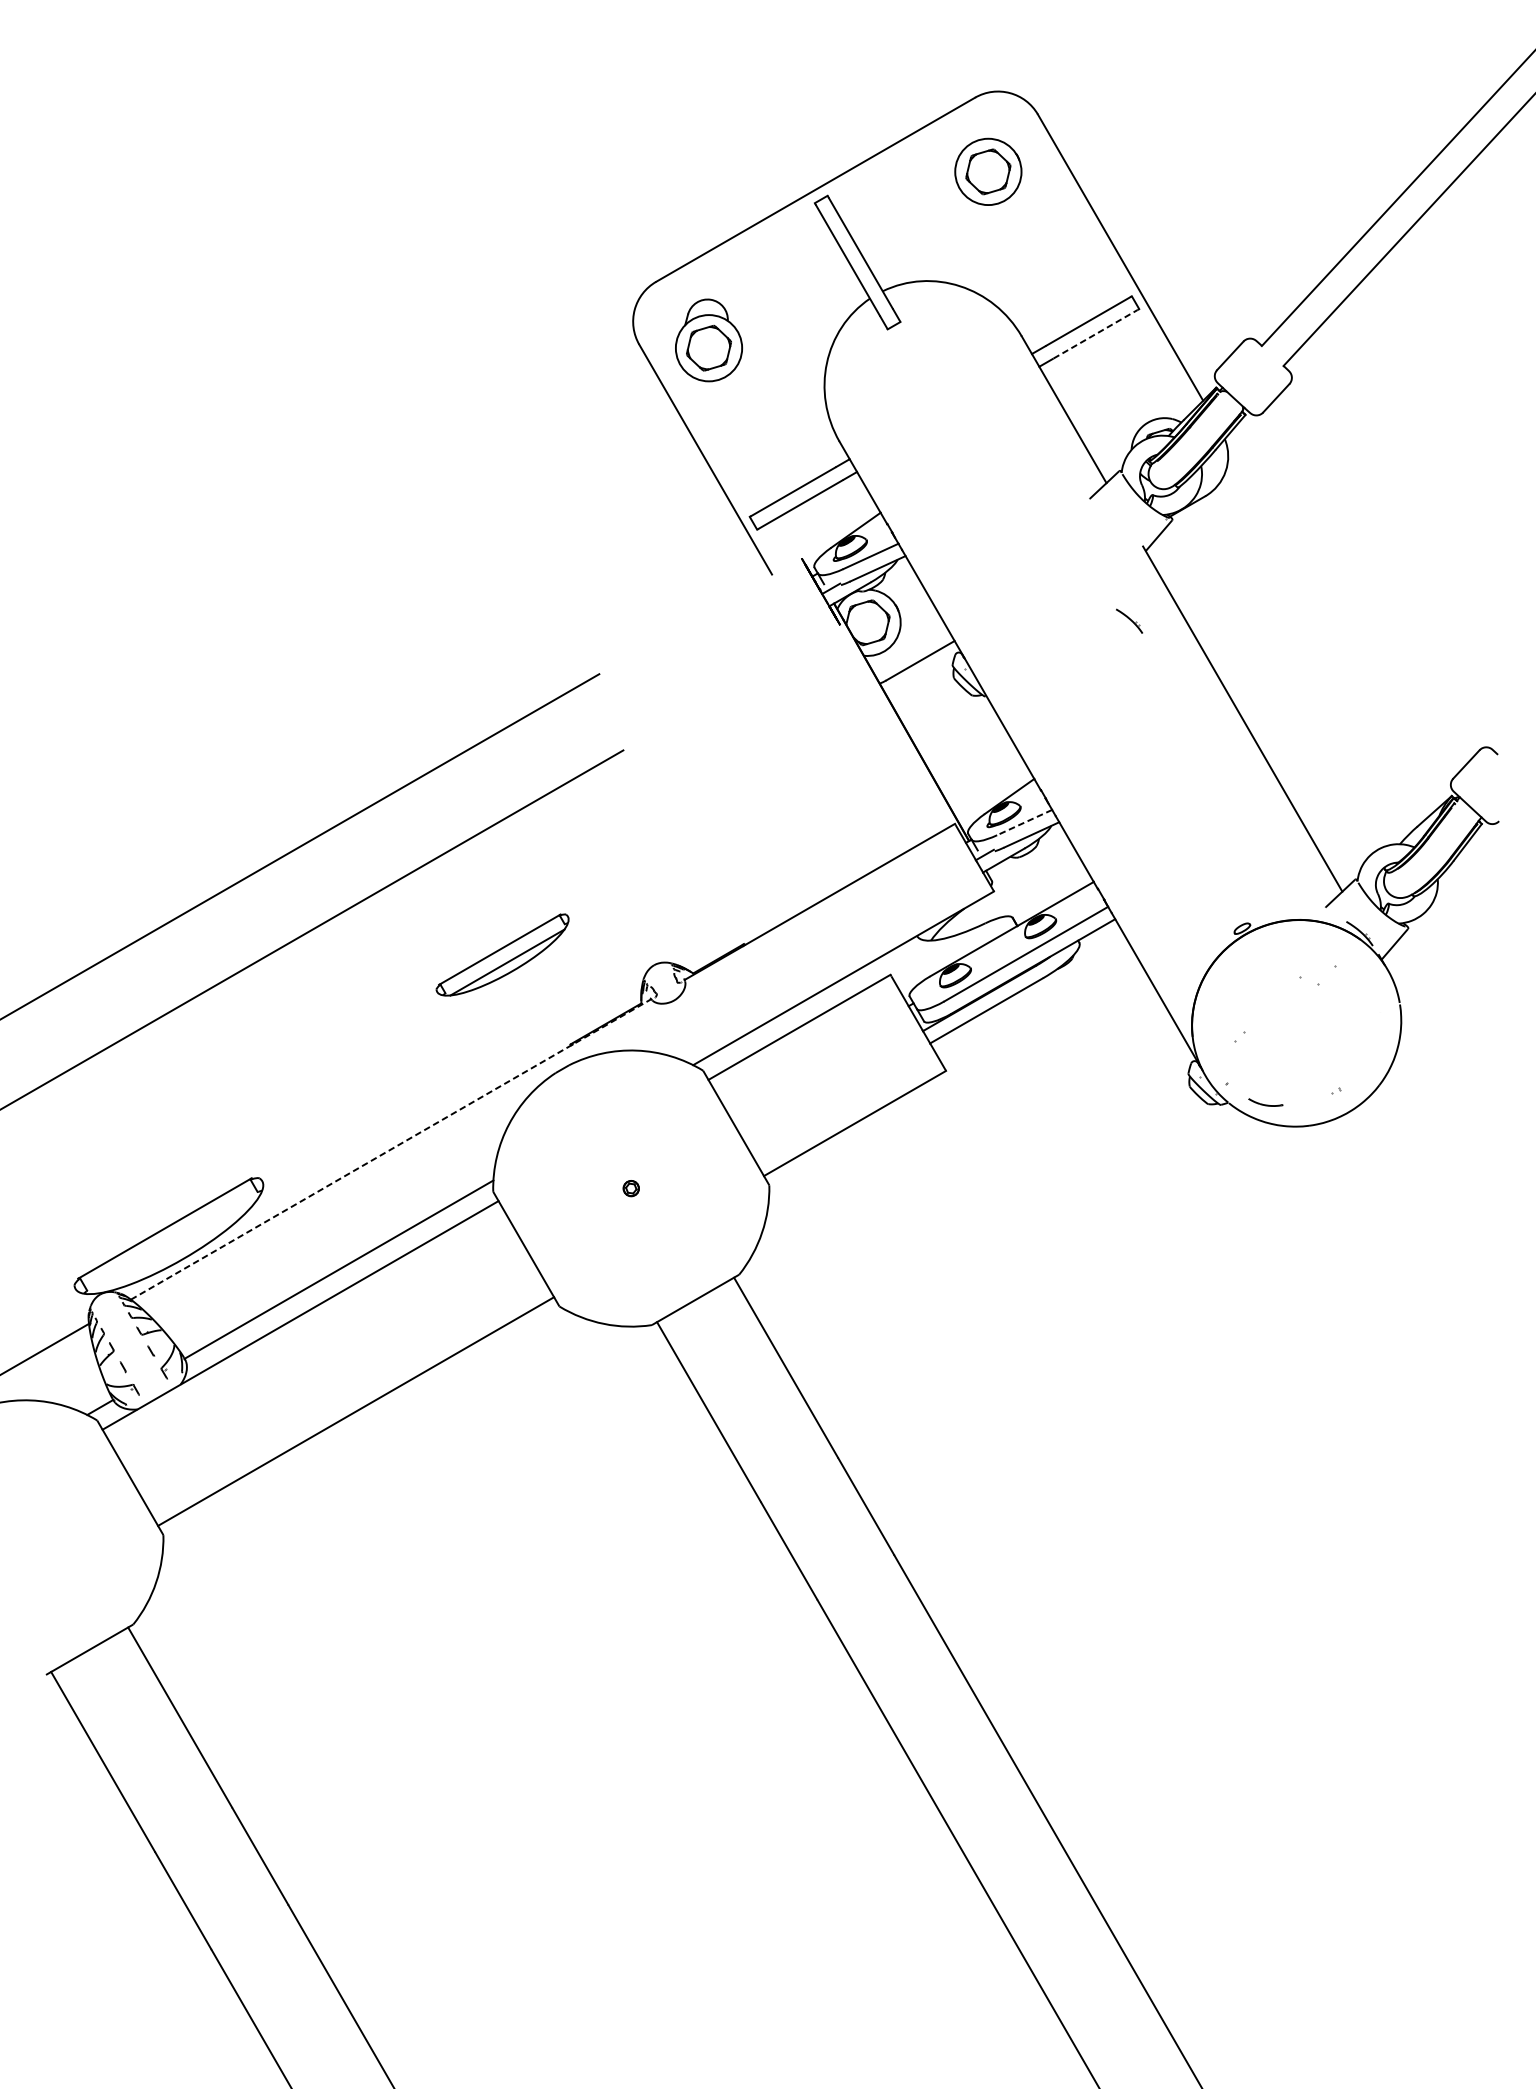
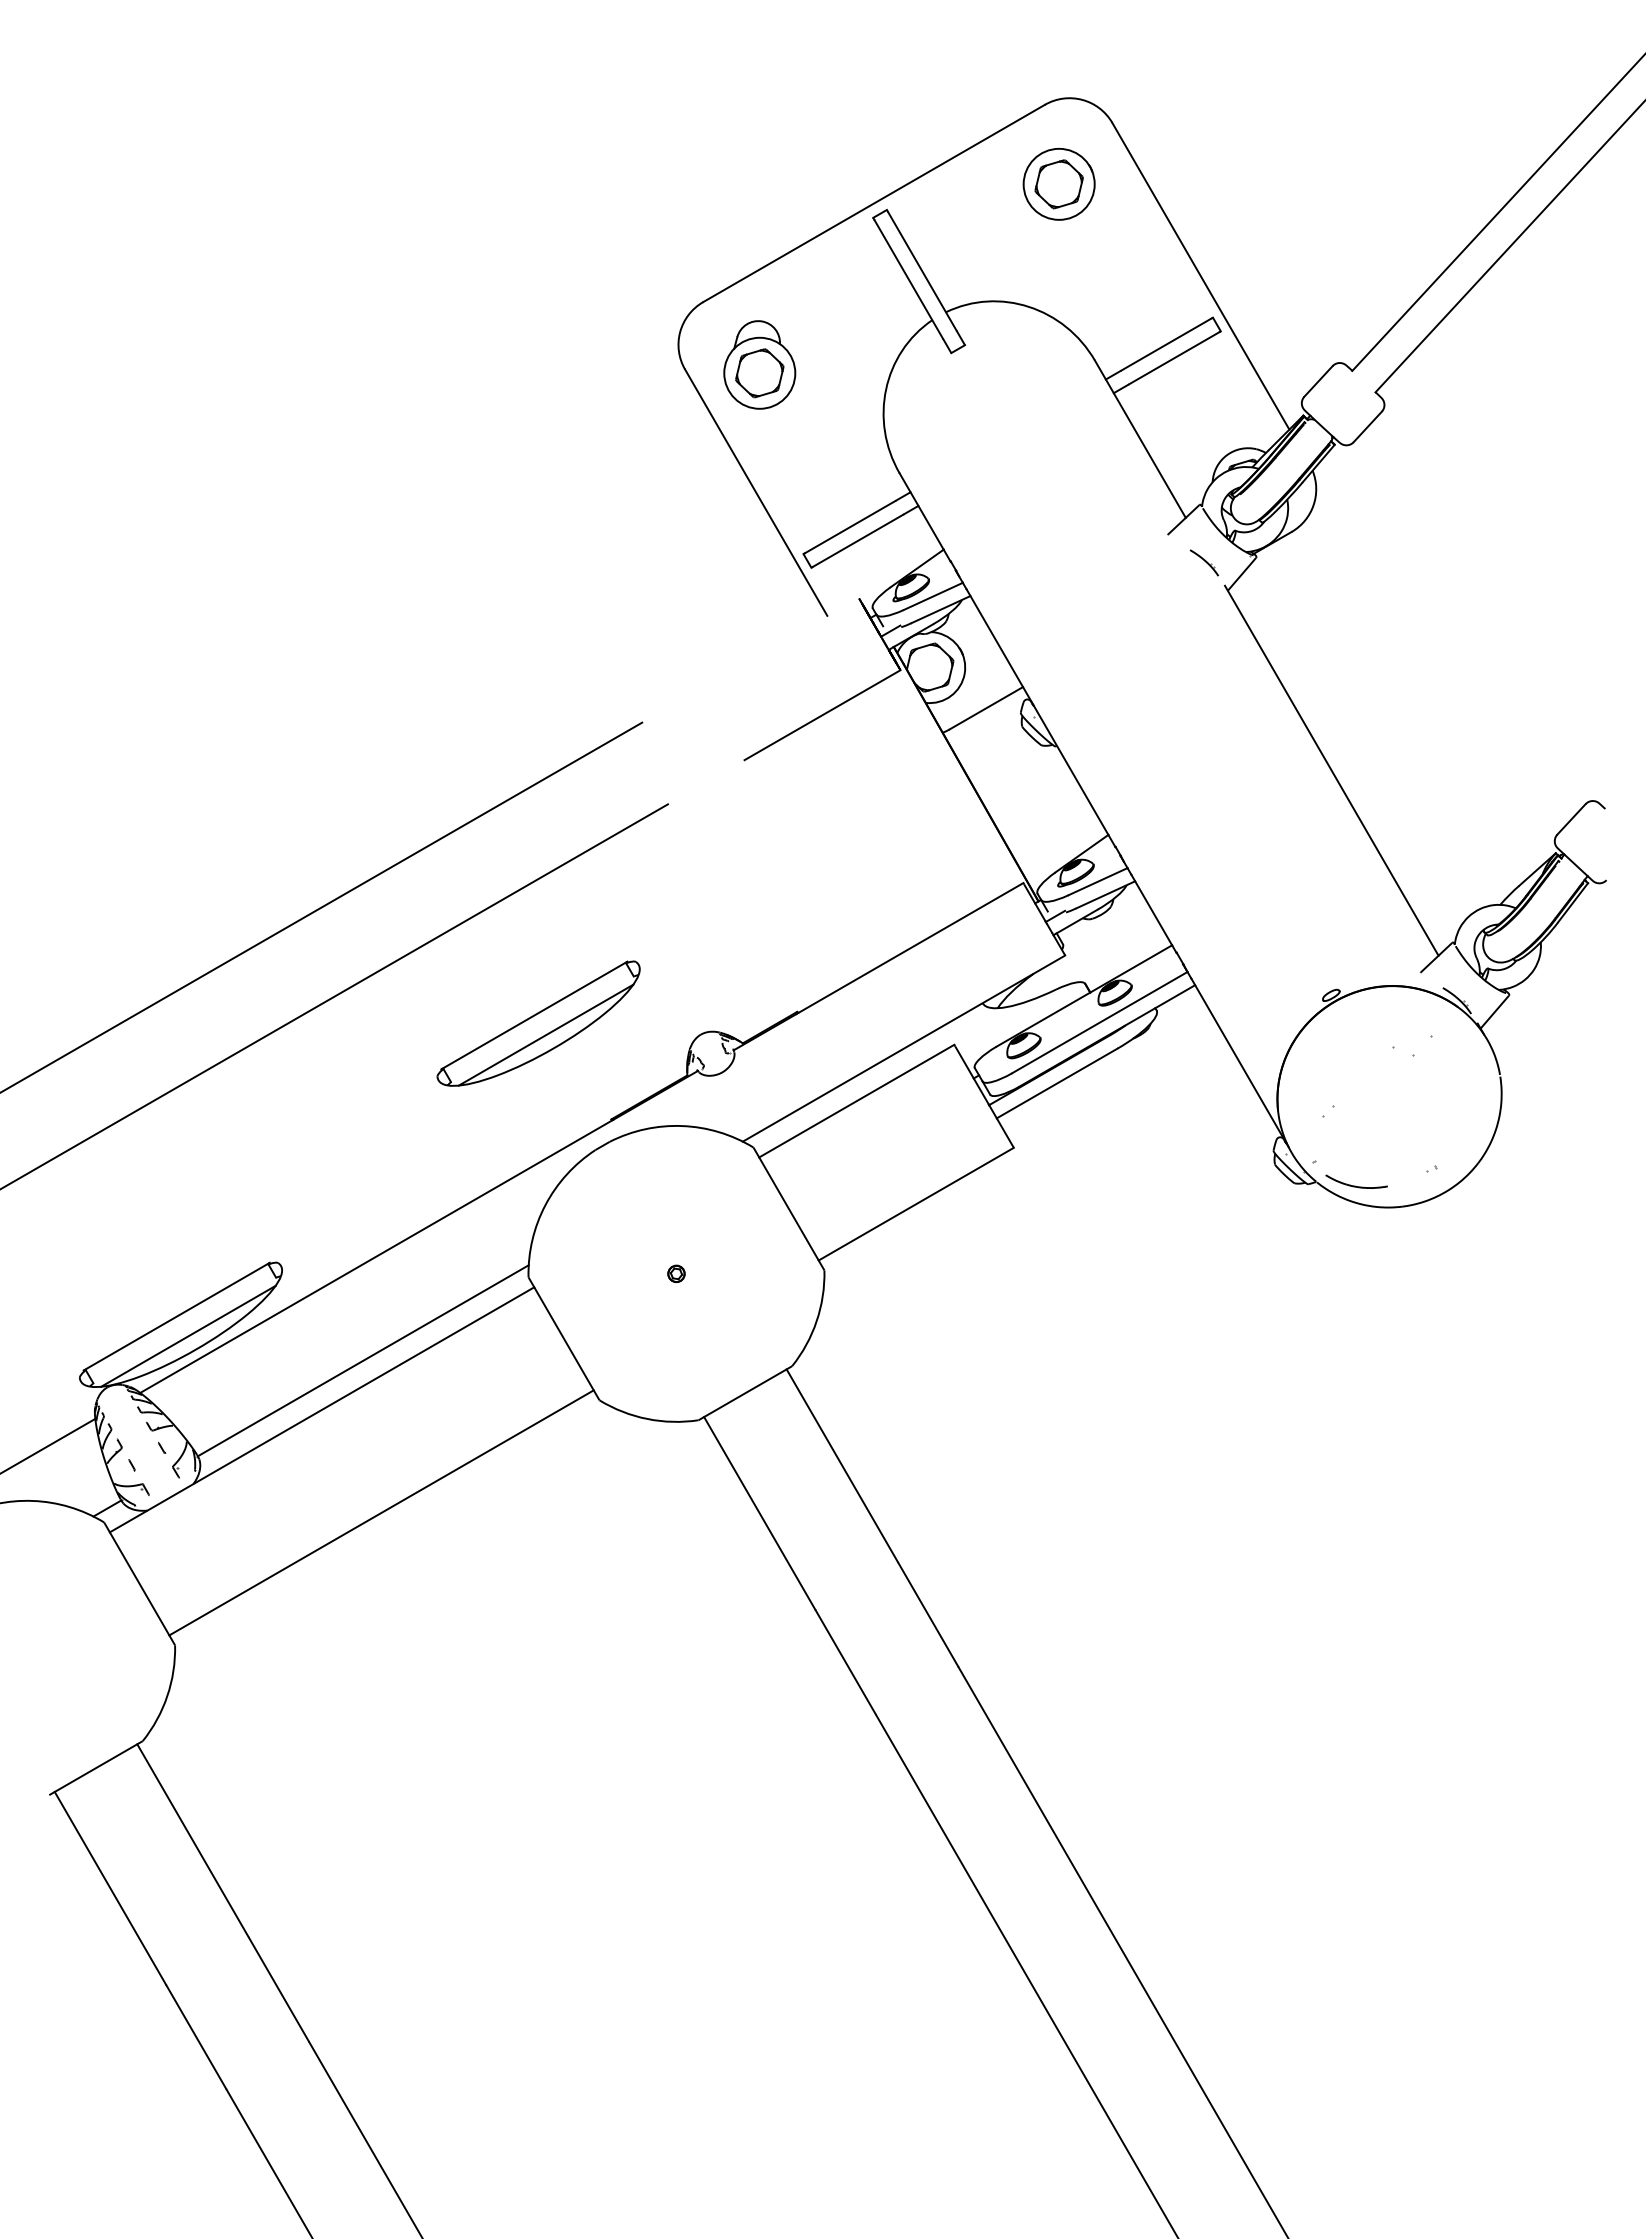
line: (1095, 334) -> (1174, 358), dashed -> solid
part: (1128, 620) -> (1203, 562), moved
line: (767, 667) -> (822, 715), added
line: (1024, 822) -> (1097, 881), dashed -> solid
part: (502, 954) -> (538, 1023), size x1.43
part: (1265, 1102) -> (1356, 1181), size x1.67
line: (391, 1149) -> (419, 1231), dashed -> solid
line: (175, 1246) -> (188, 1335), added

